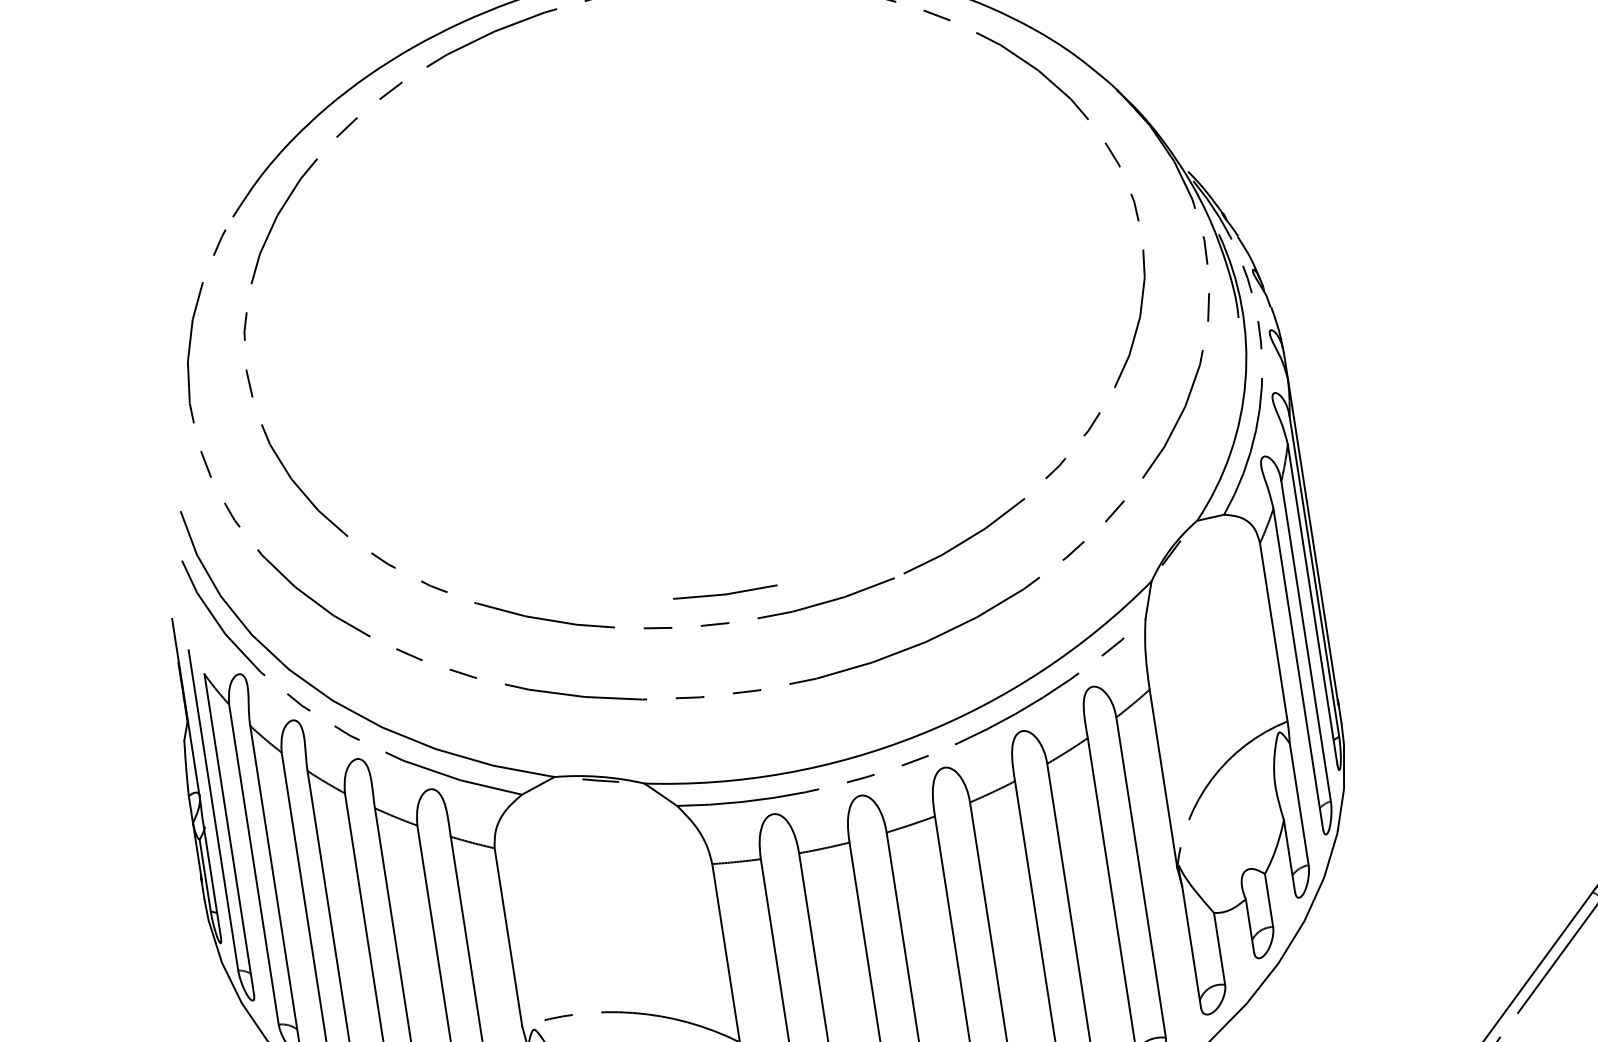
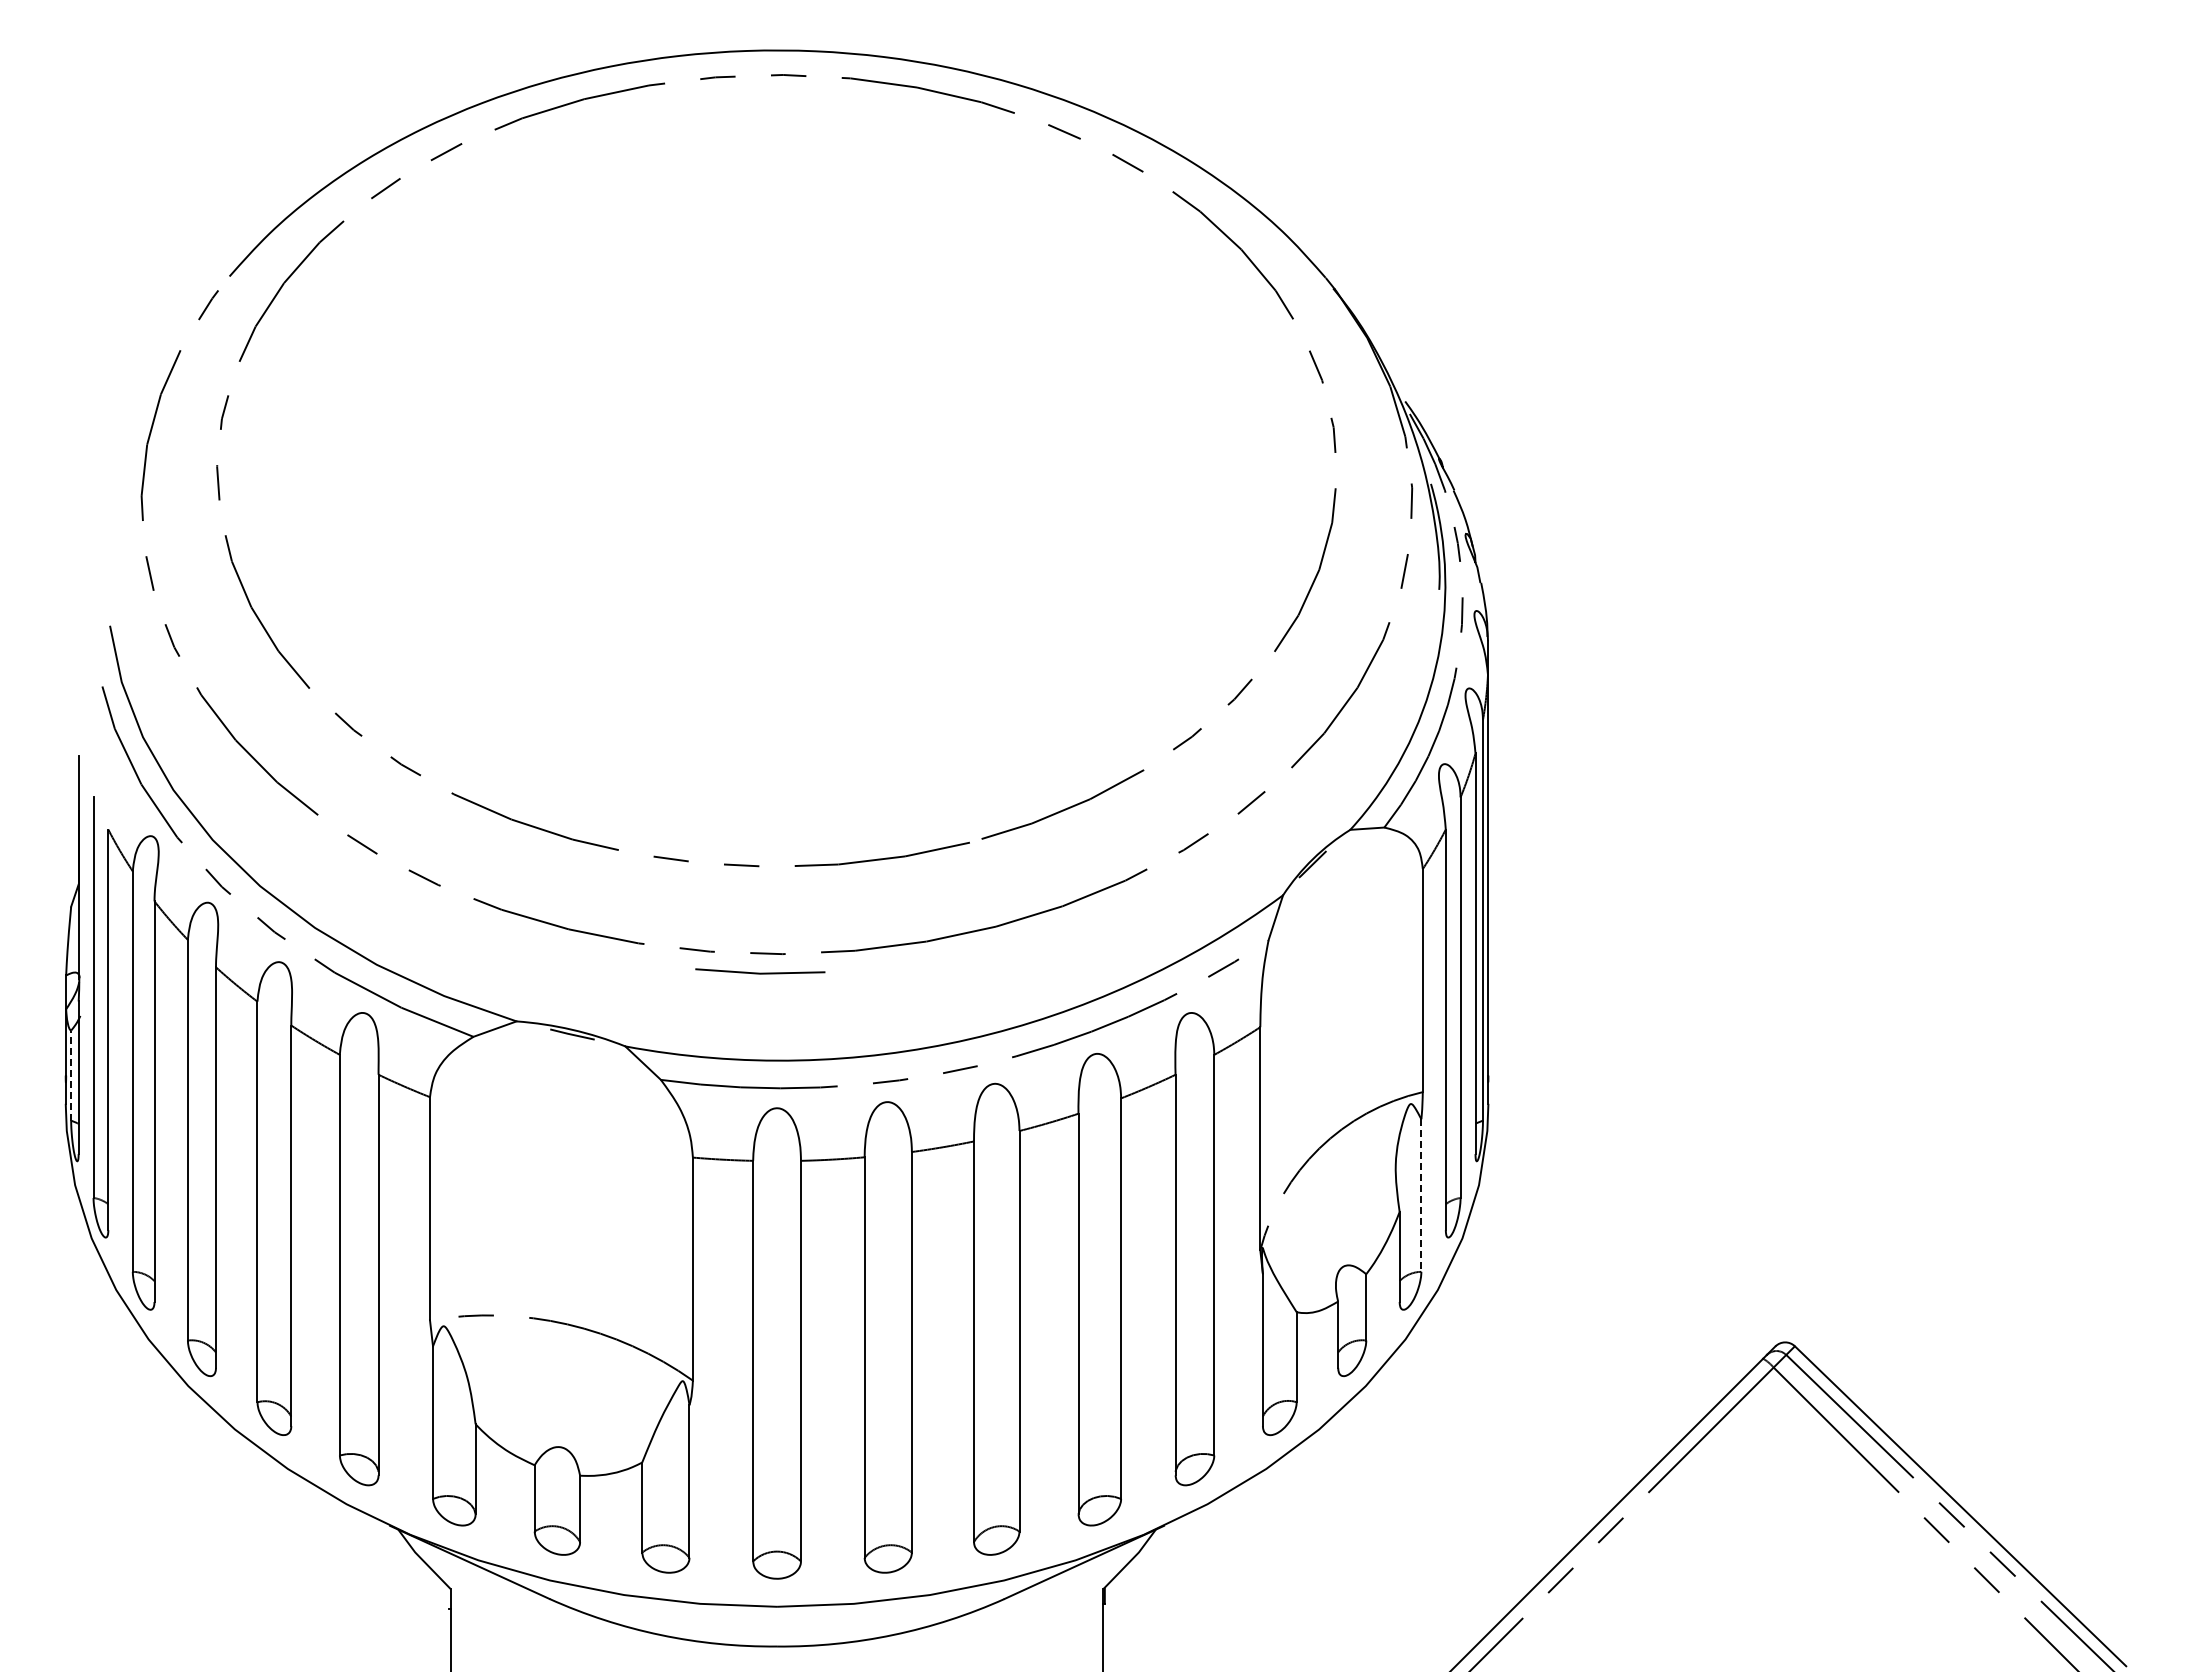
line: (725, 593) -> (760, 972), moved
line: (1299, 805) -> (1421, 1196), solid -> dashed
line: (205, 875) -> (71, 1075), solid -> dashed

